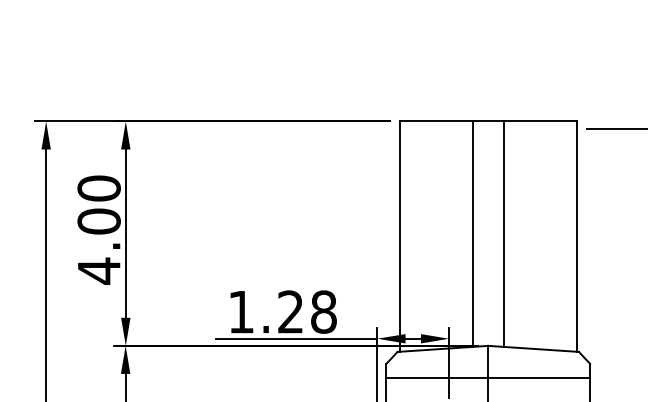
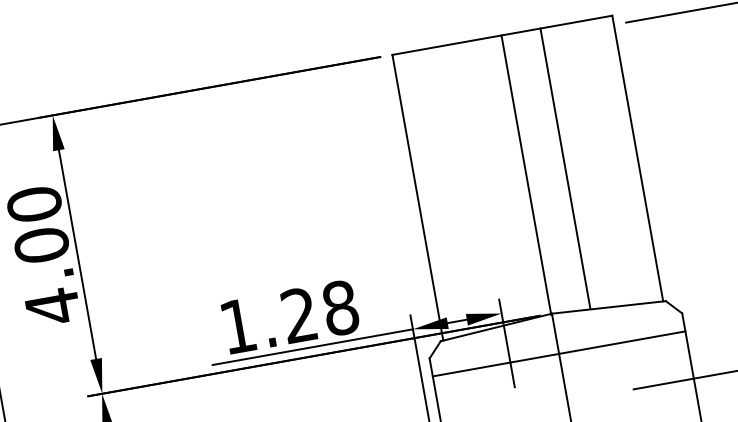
line: (472, 233) -> (526, 174), moved
line: (503, 233) -> (564, 167), moved

